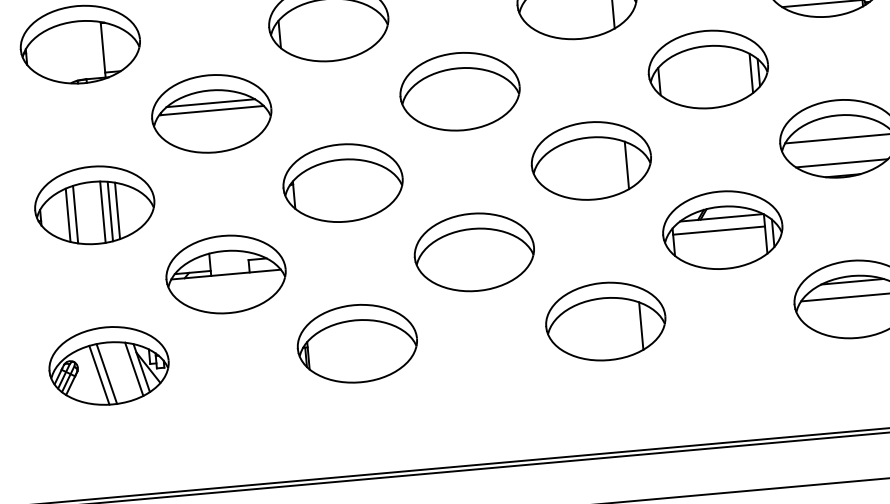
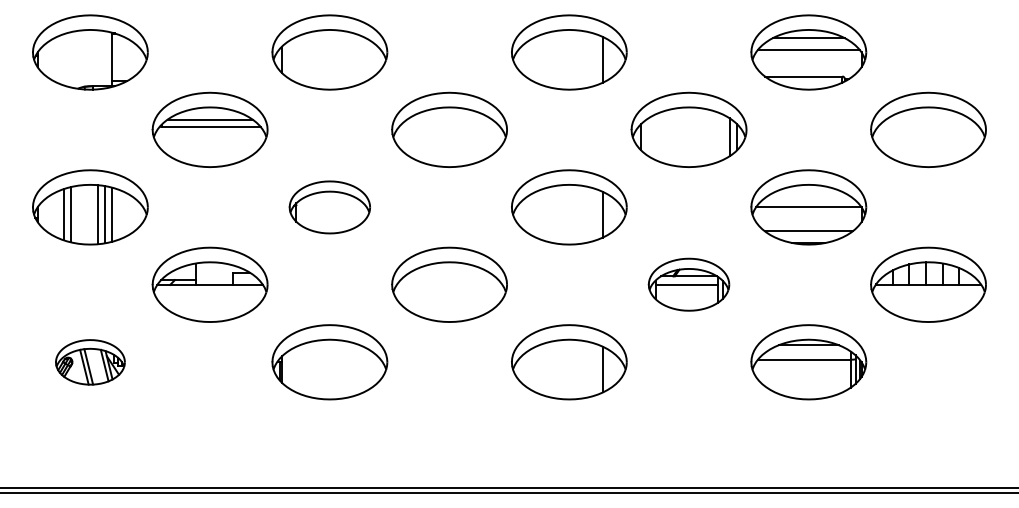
part: (342, 183) -> (329, 207), size x0.7
part: (722, 229) -> (688, 284), size x0.7
part: (109, 366) -> (90, 362), size x0.6

